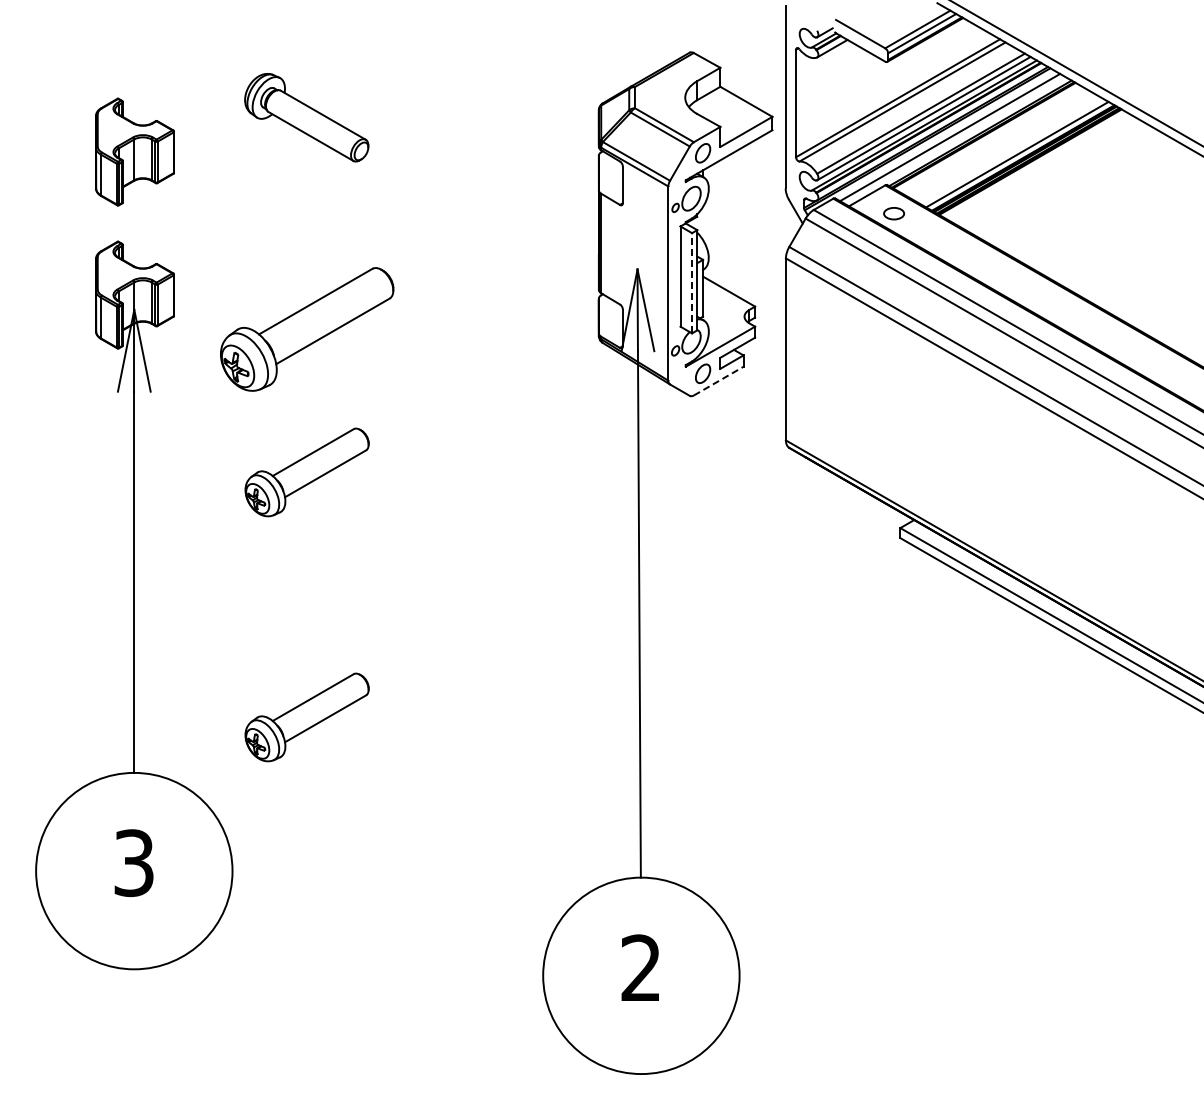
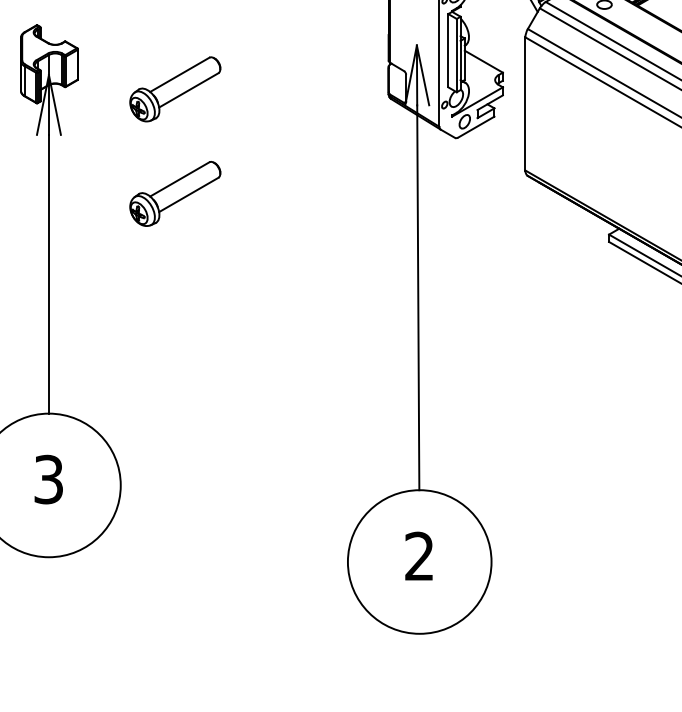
line: (692, 282) -> (457, 55), dashed -> solid
part: (306, 329) -> (174, 89), size x0.71
line: (718, 381) -> (476, 127), dashed -> solid
part: (306, 717) -> (174, 373), removed

